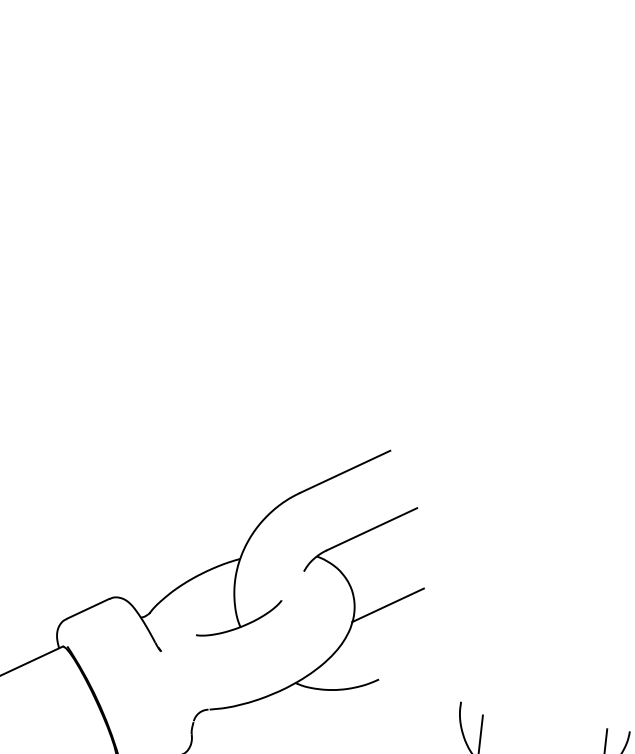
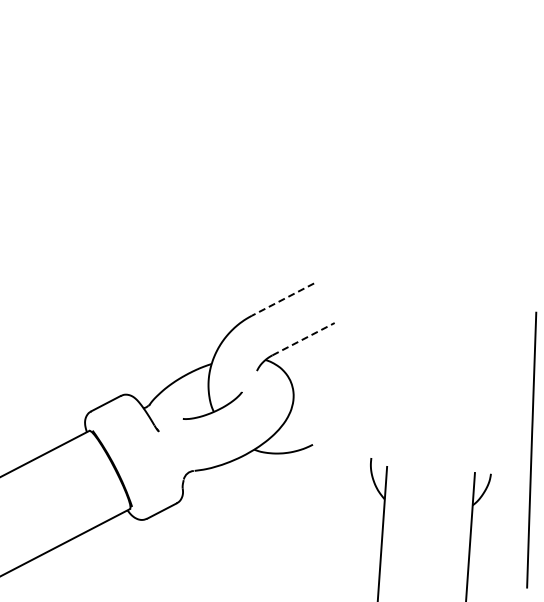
line: (344, 471) -> (282, 299), solid -> dashed
line: (373, 528) -> (304, 338), solid -> dashed
line: (387, 605) -> (316, 392), removed

